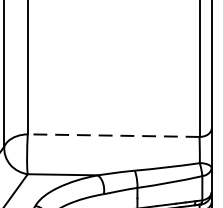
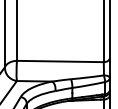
line: (111, 135) -> (59, 61), dashed -> solid

